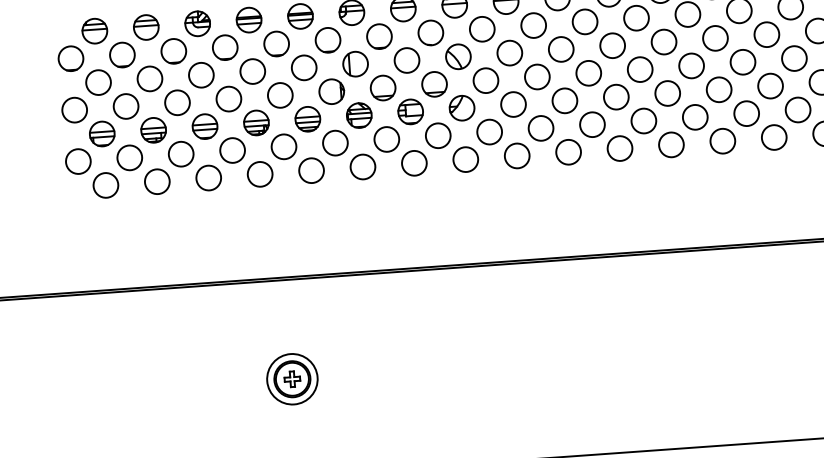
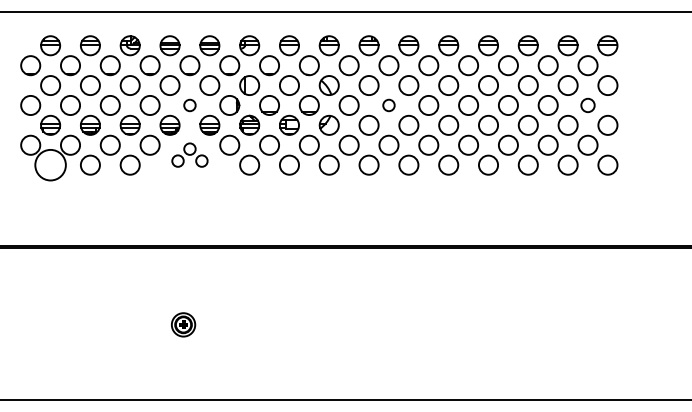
circle: (793, 58) -> (587, 105), size x0.7
circle: (536, 77) -> (388, 105), size x0.6
circle: (279, 95) -> (189, 105), size x0.6
part: (284, 158) -> (189, 154), size x0.6
circle: (105, 184) -> (50, 164), size x1.6
part: (292, 378) -> (183, 324), size x0.6

